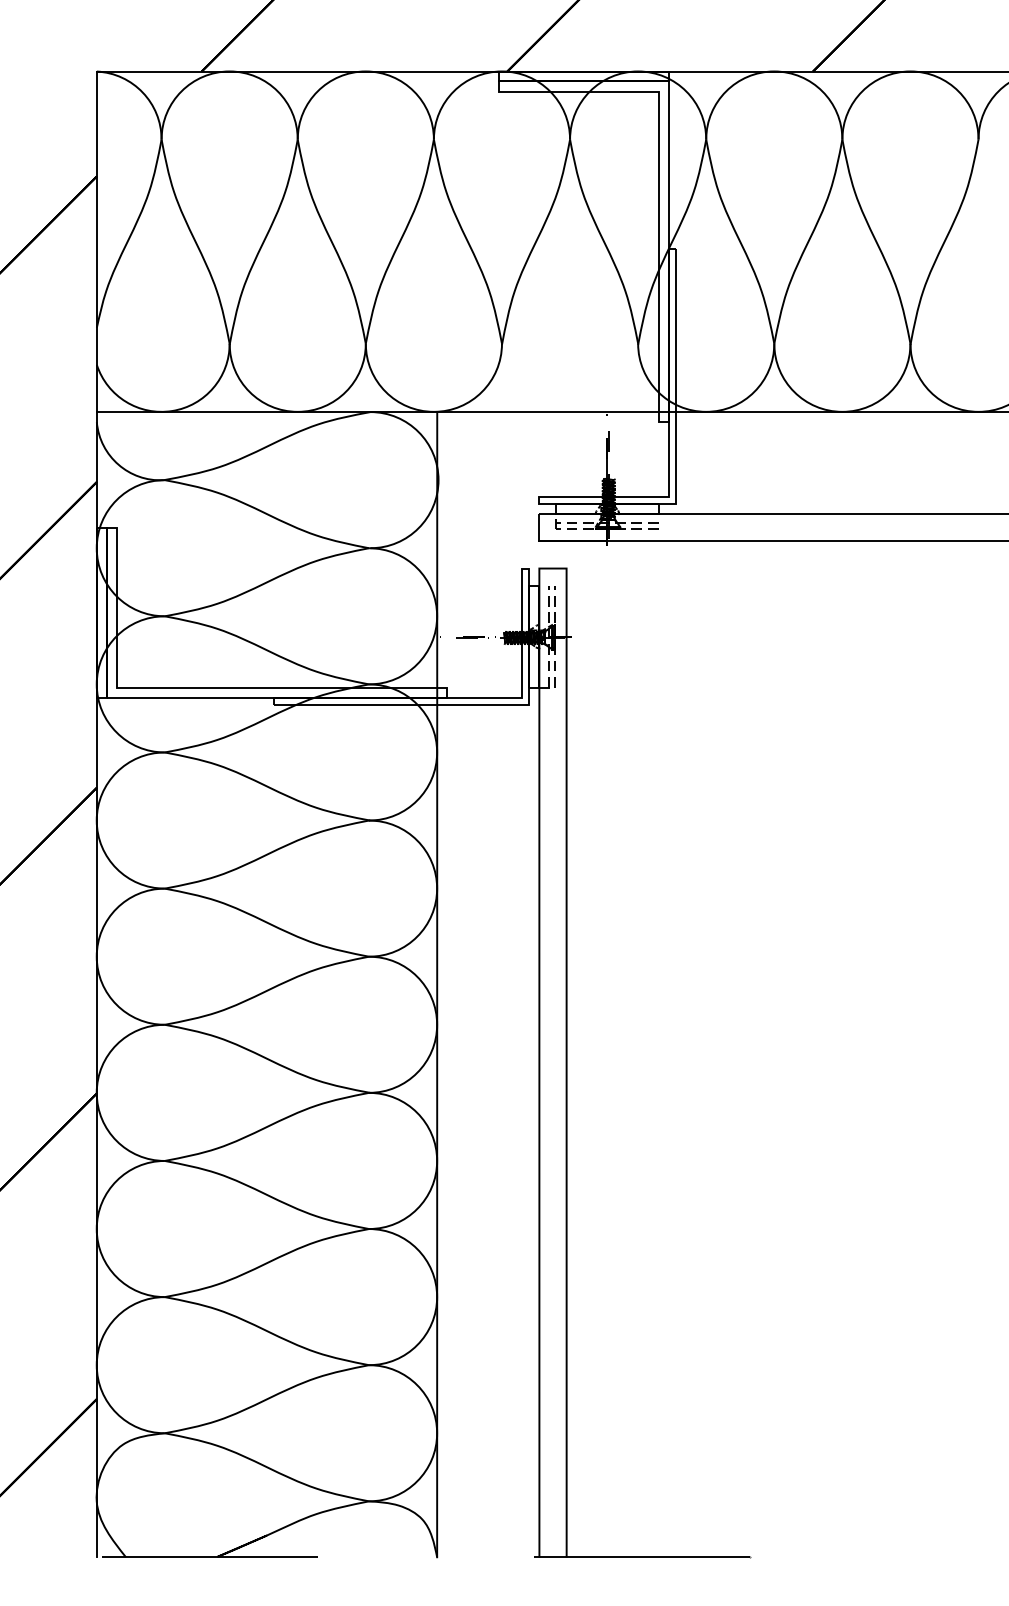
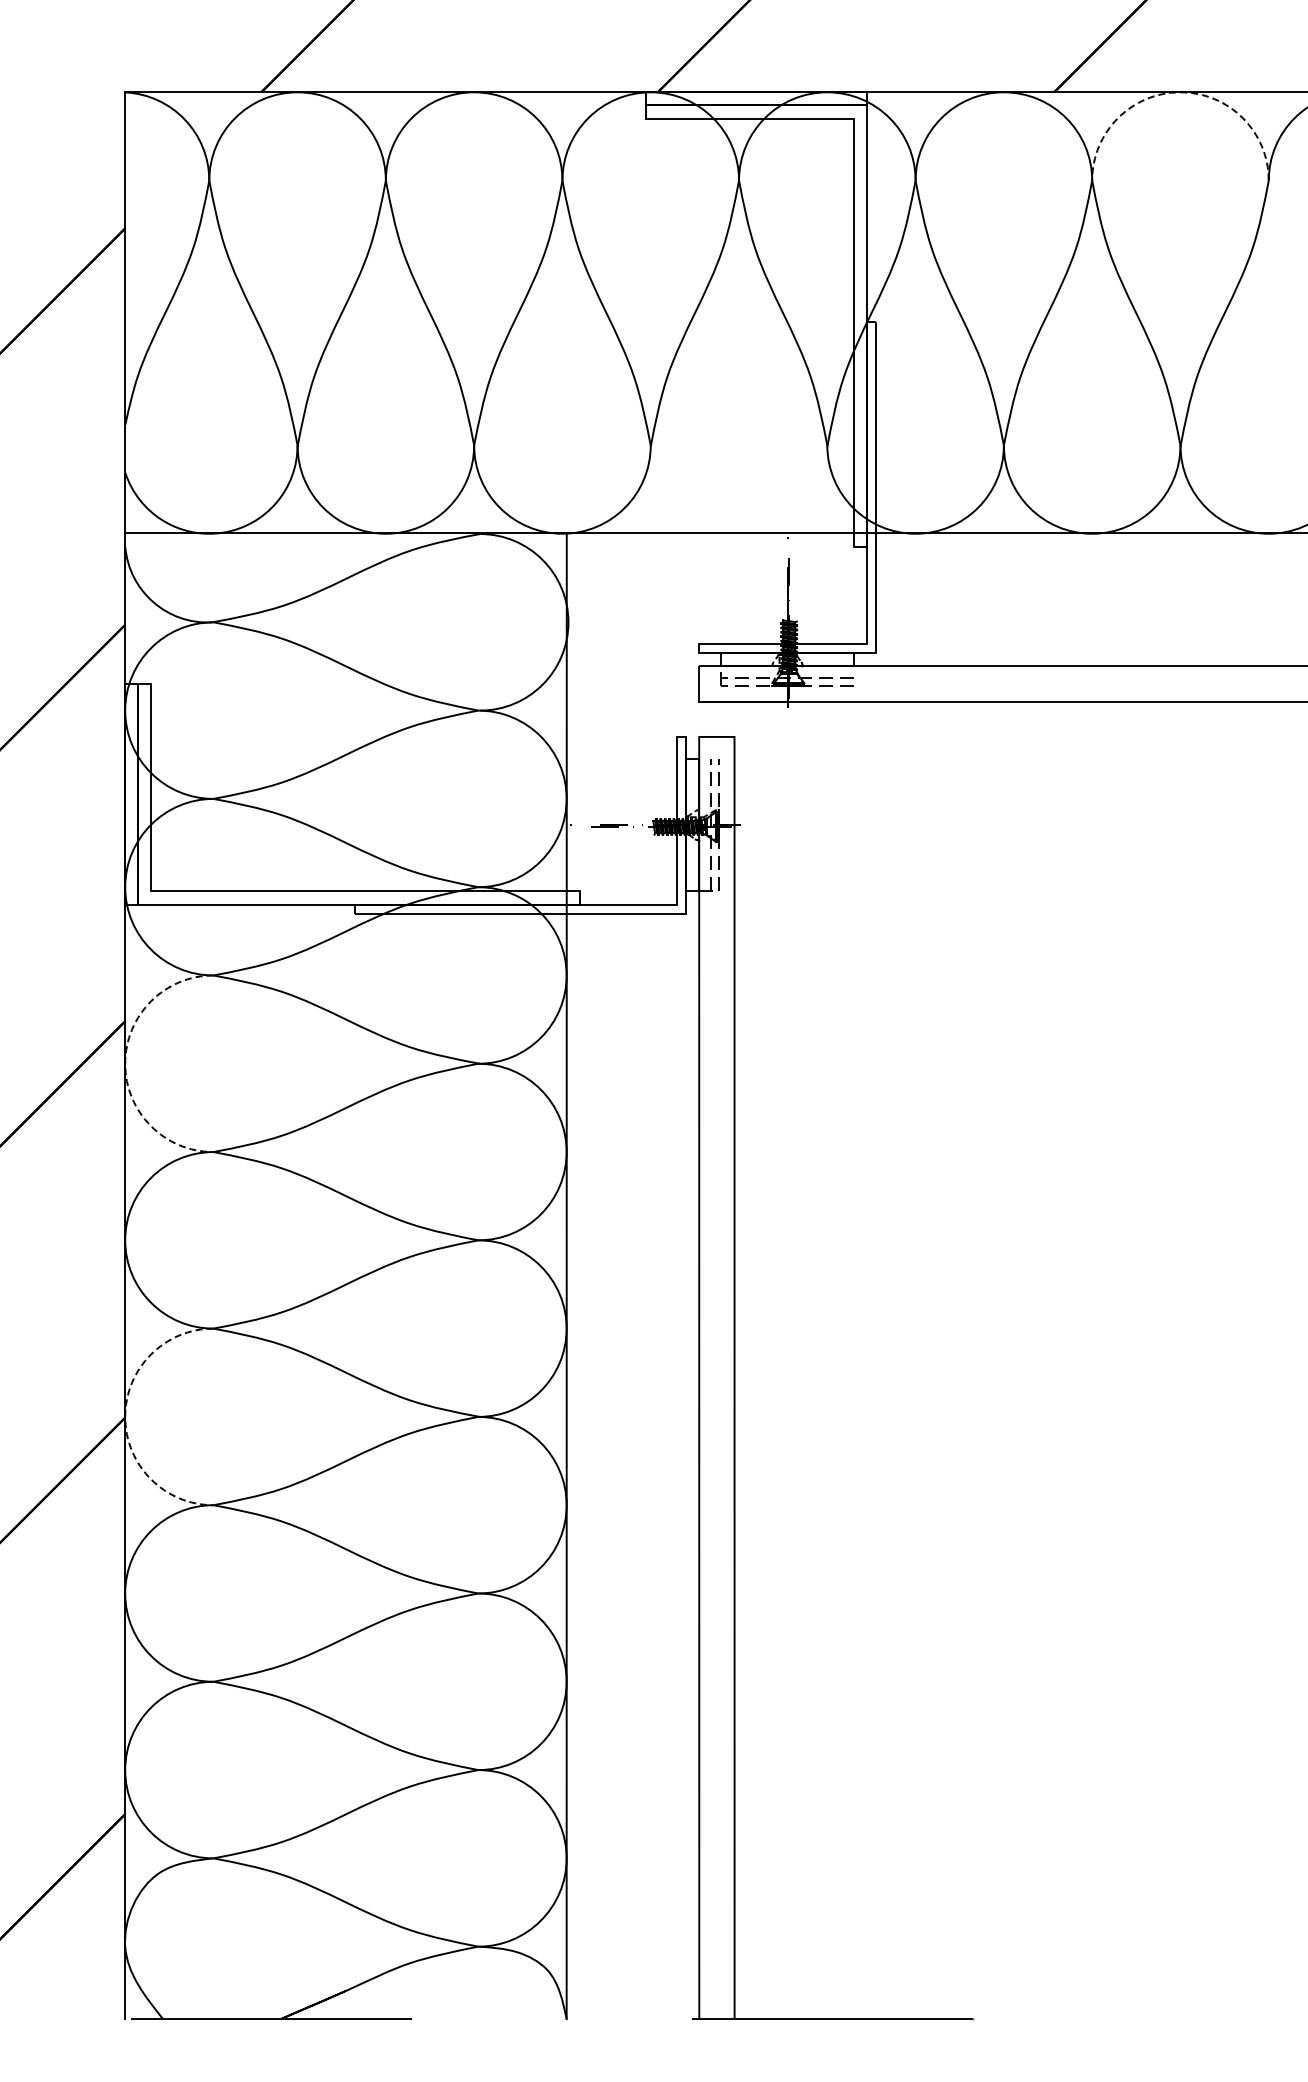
arc: (910, 71) -> (1180, 92), solid -> dashed
arc: (96, 820) -> (125, 1063), solid -> dashed
arc: (96, 1092) -> (125, 1416), solid -> dashed

